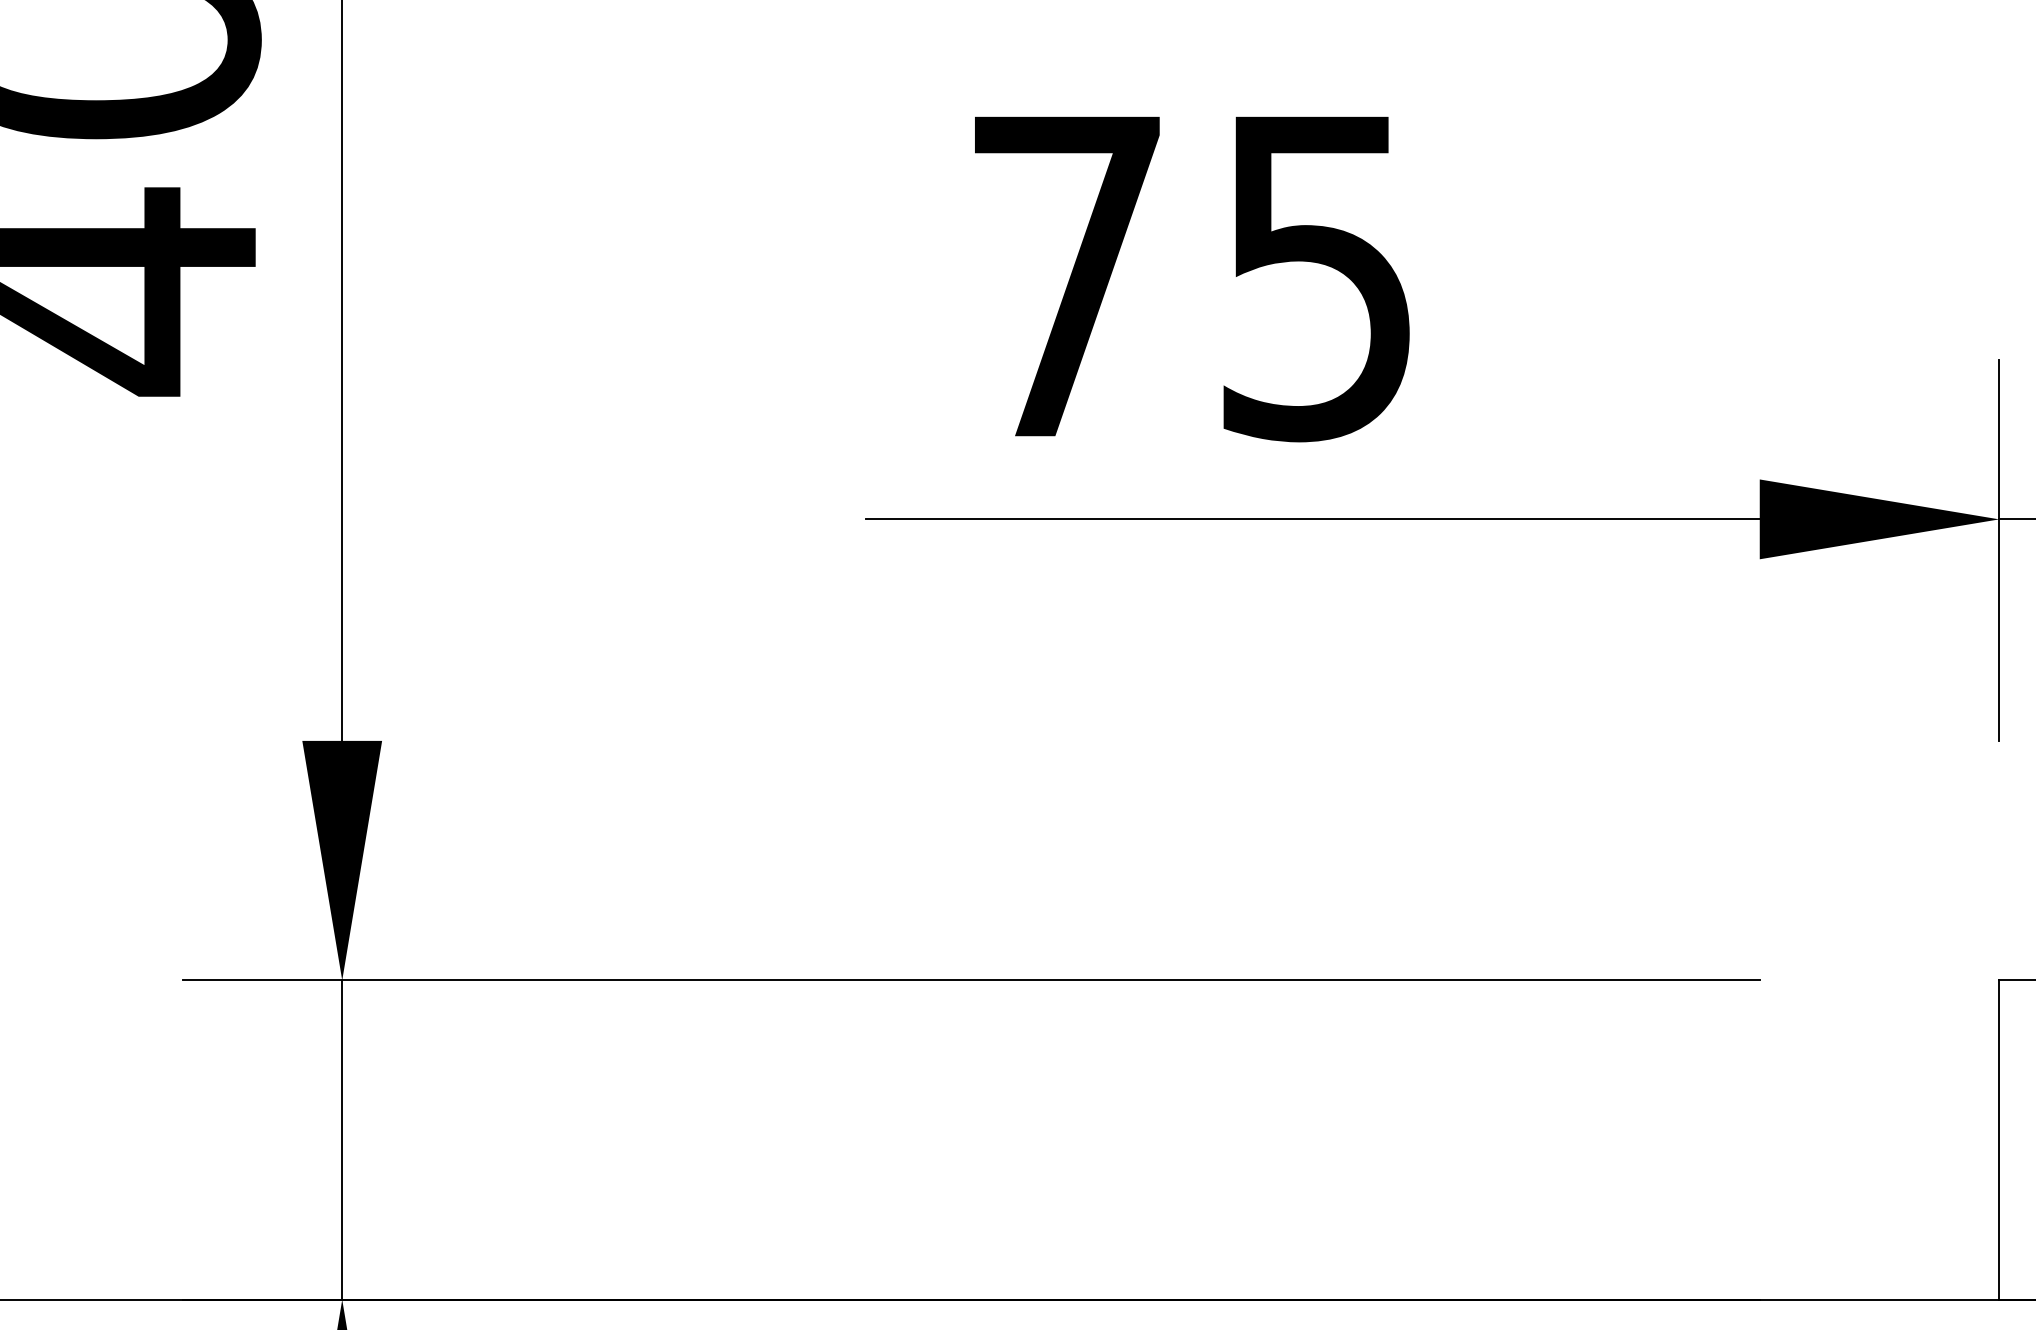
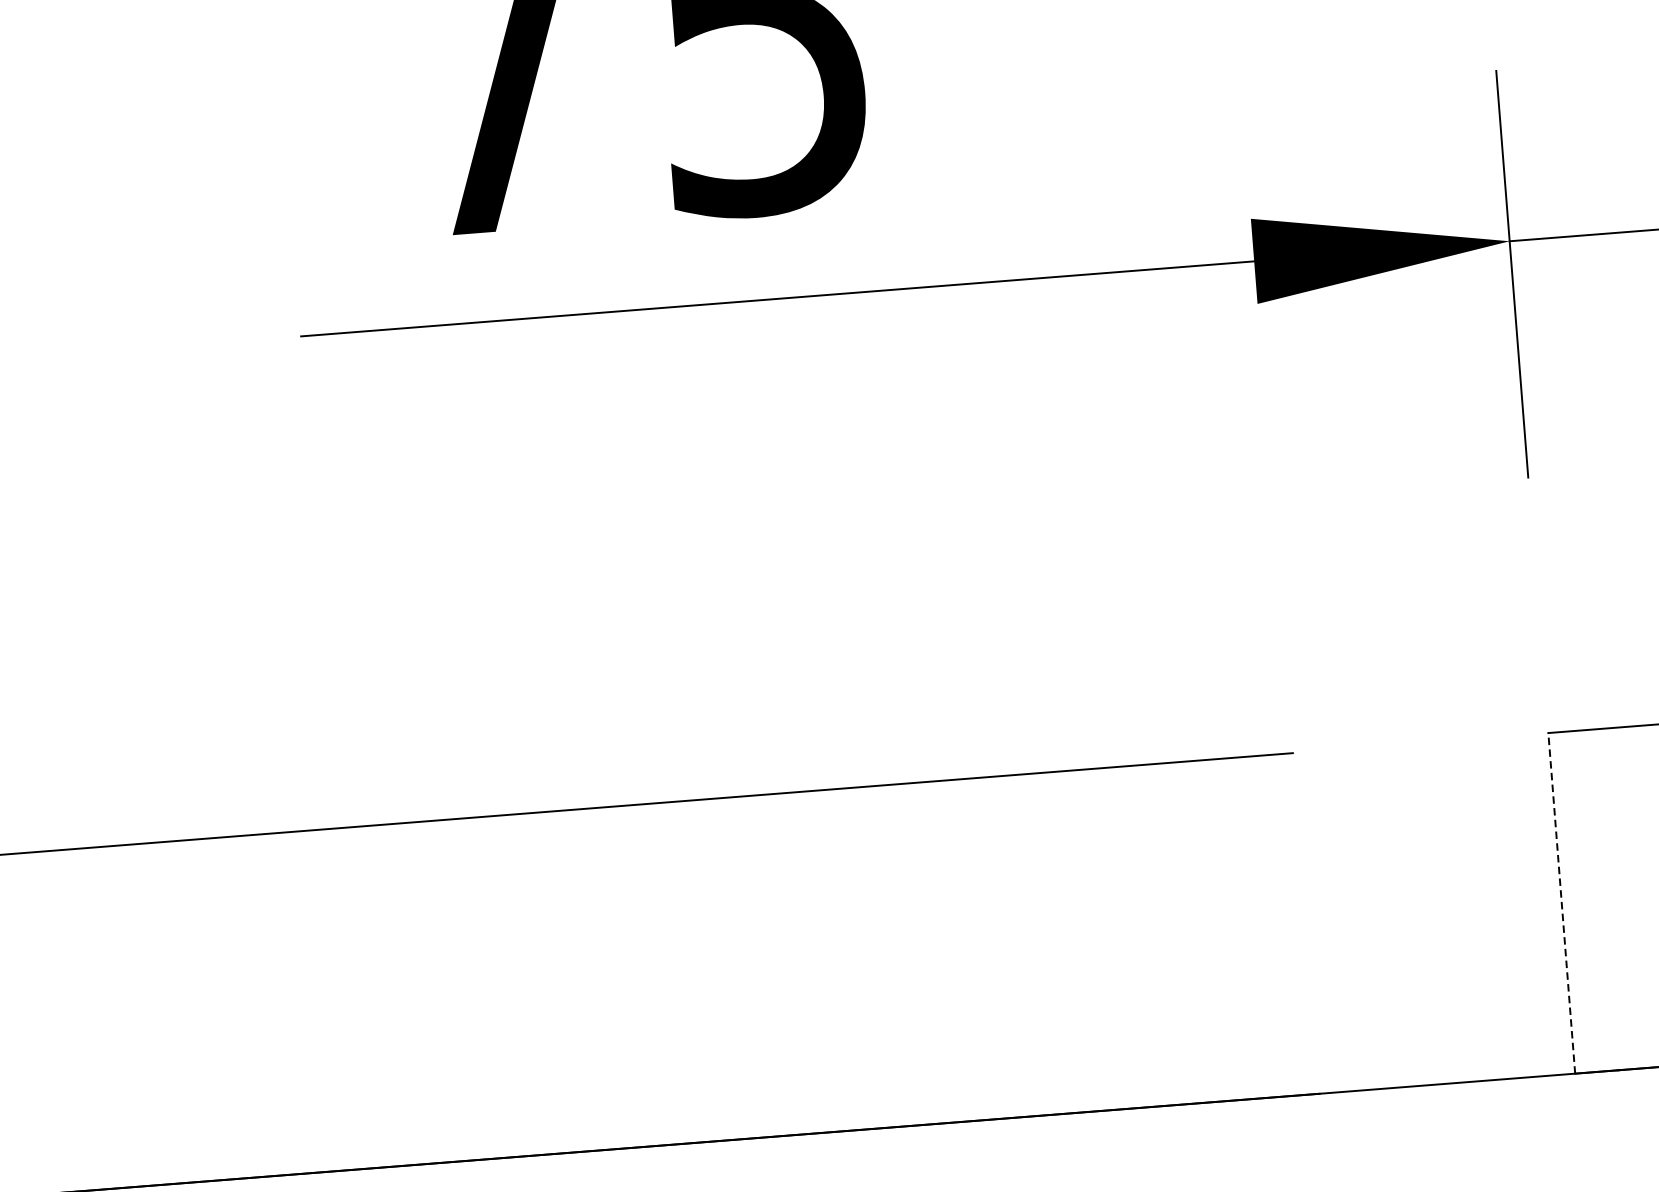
line: (1999, 1140) -> (1562, 903), solid -> dashed

